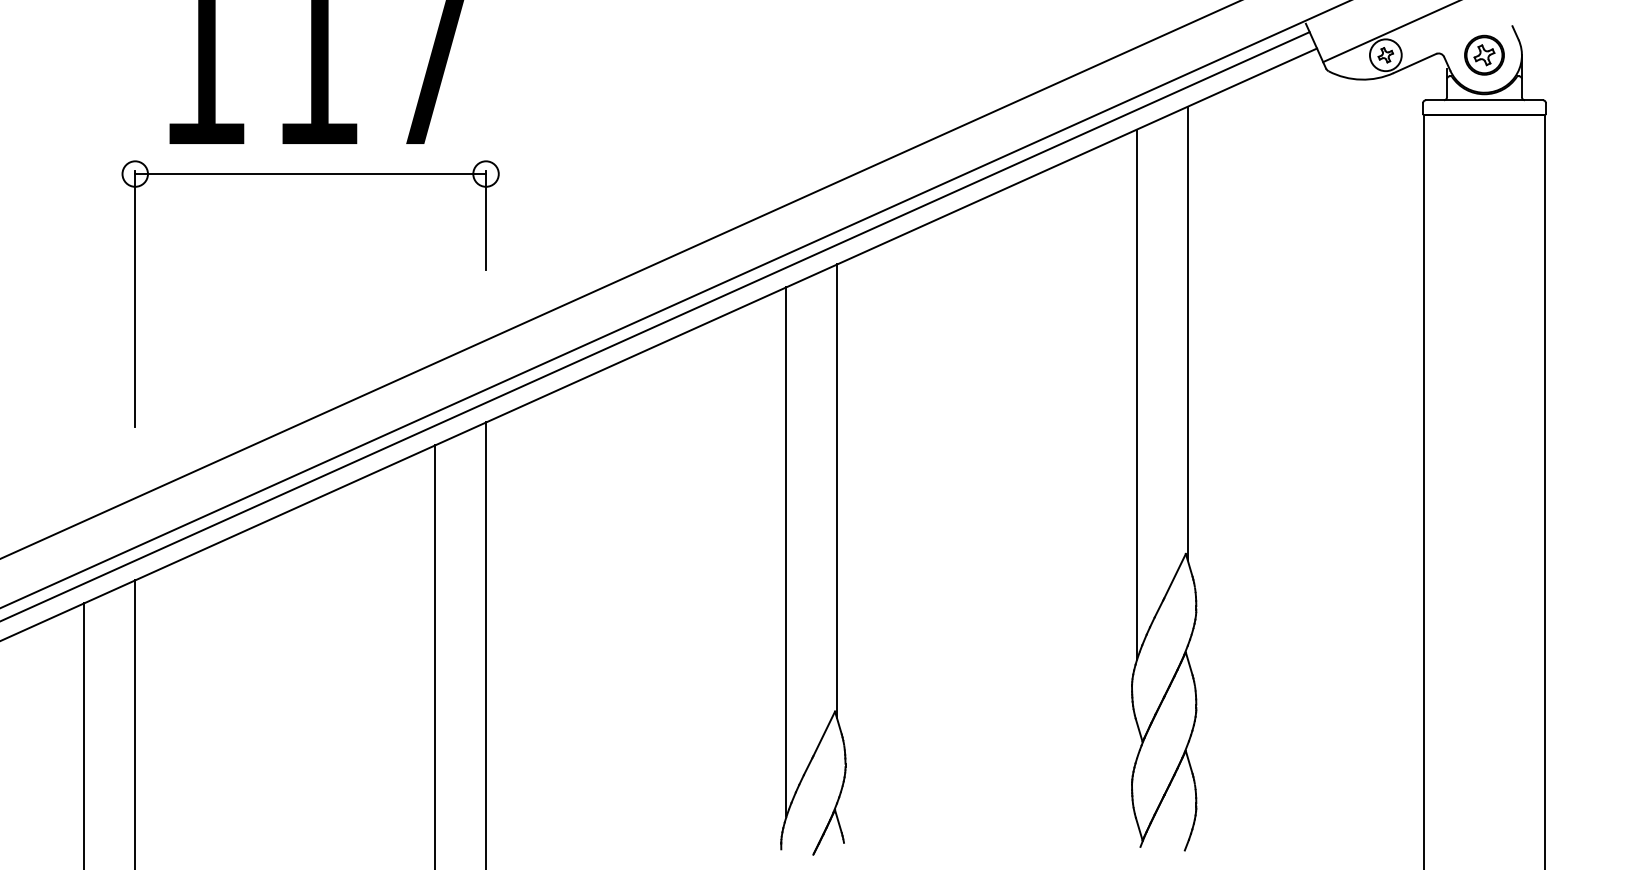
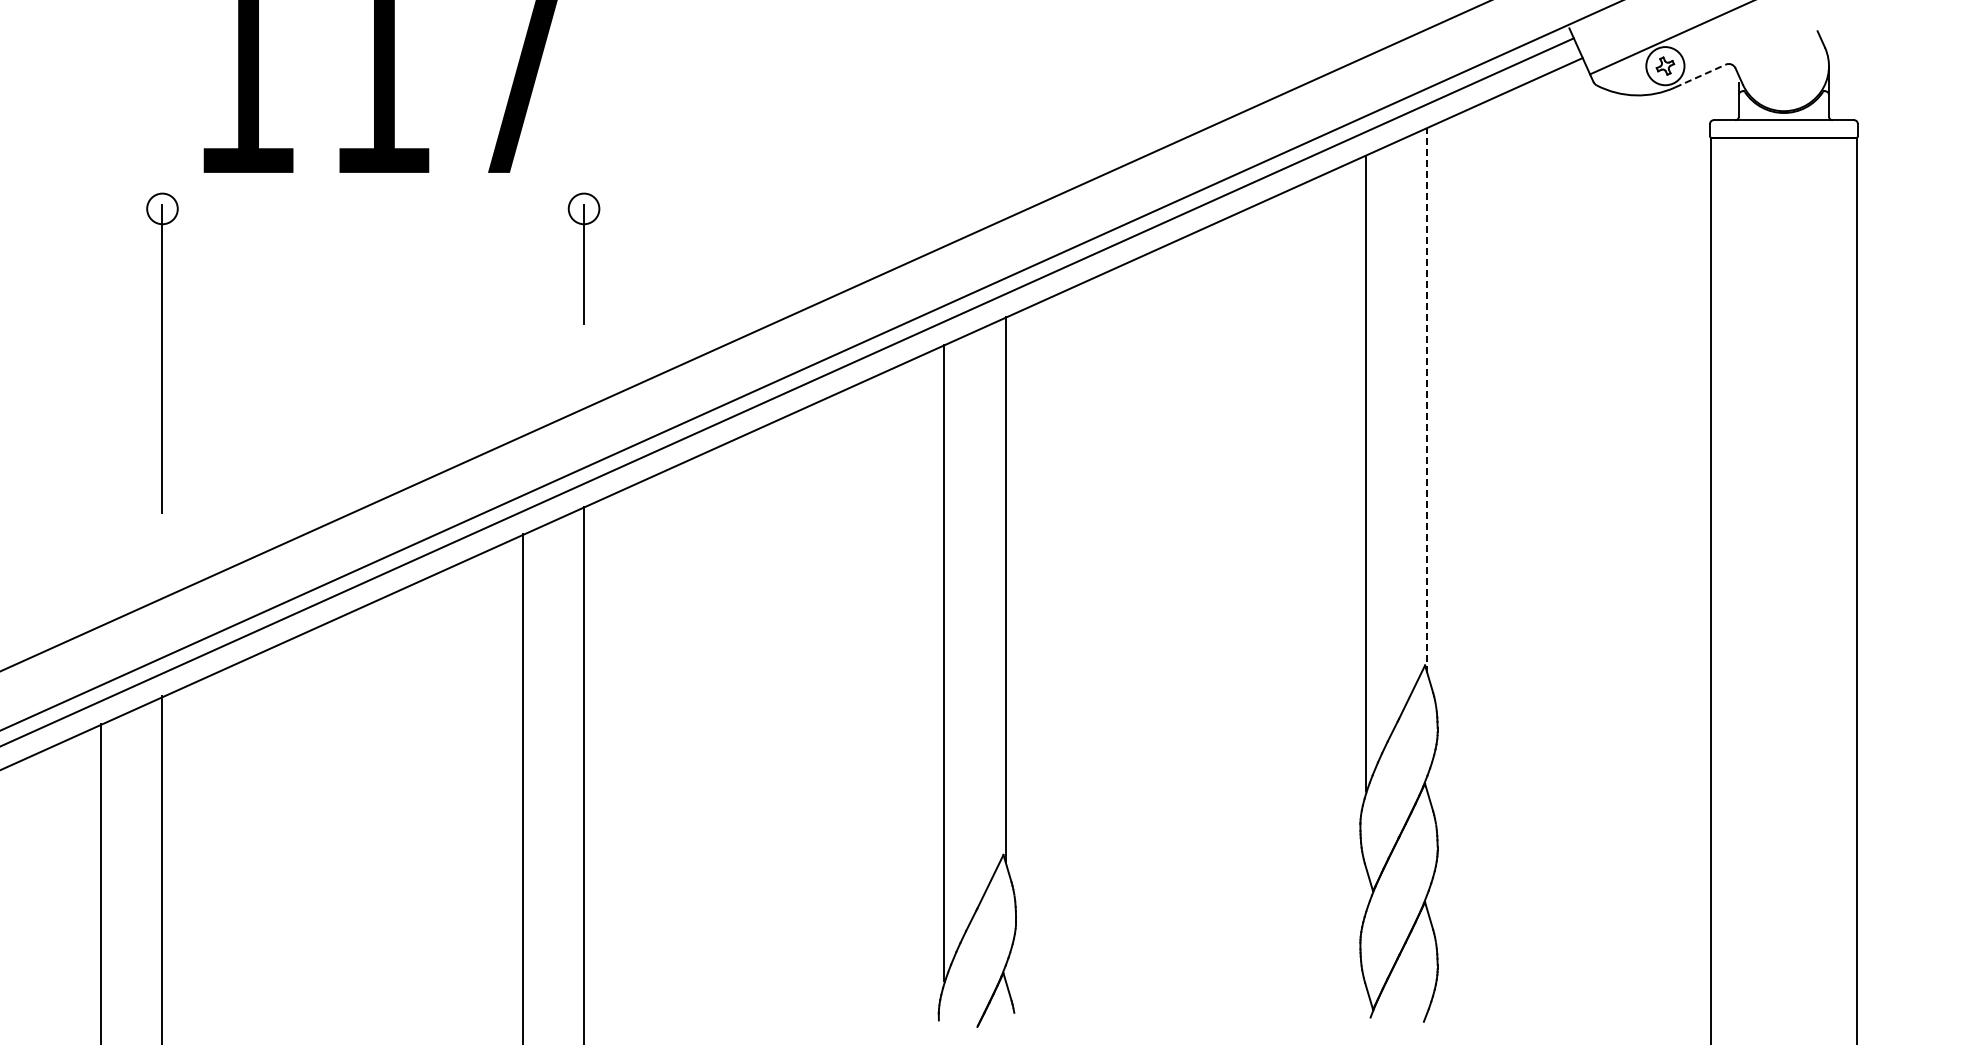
part: (1484, 54) -> (1783, 65), removed
line: (1415, 63) -> (1700, 76), solid -> dashed
line: (310, 173) -> (373, 208), removed
line: (1187, 332) -> (1427, 399), solid -> dashed

